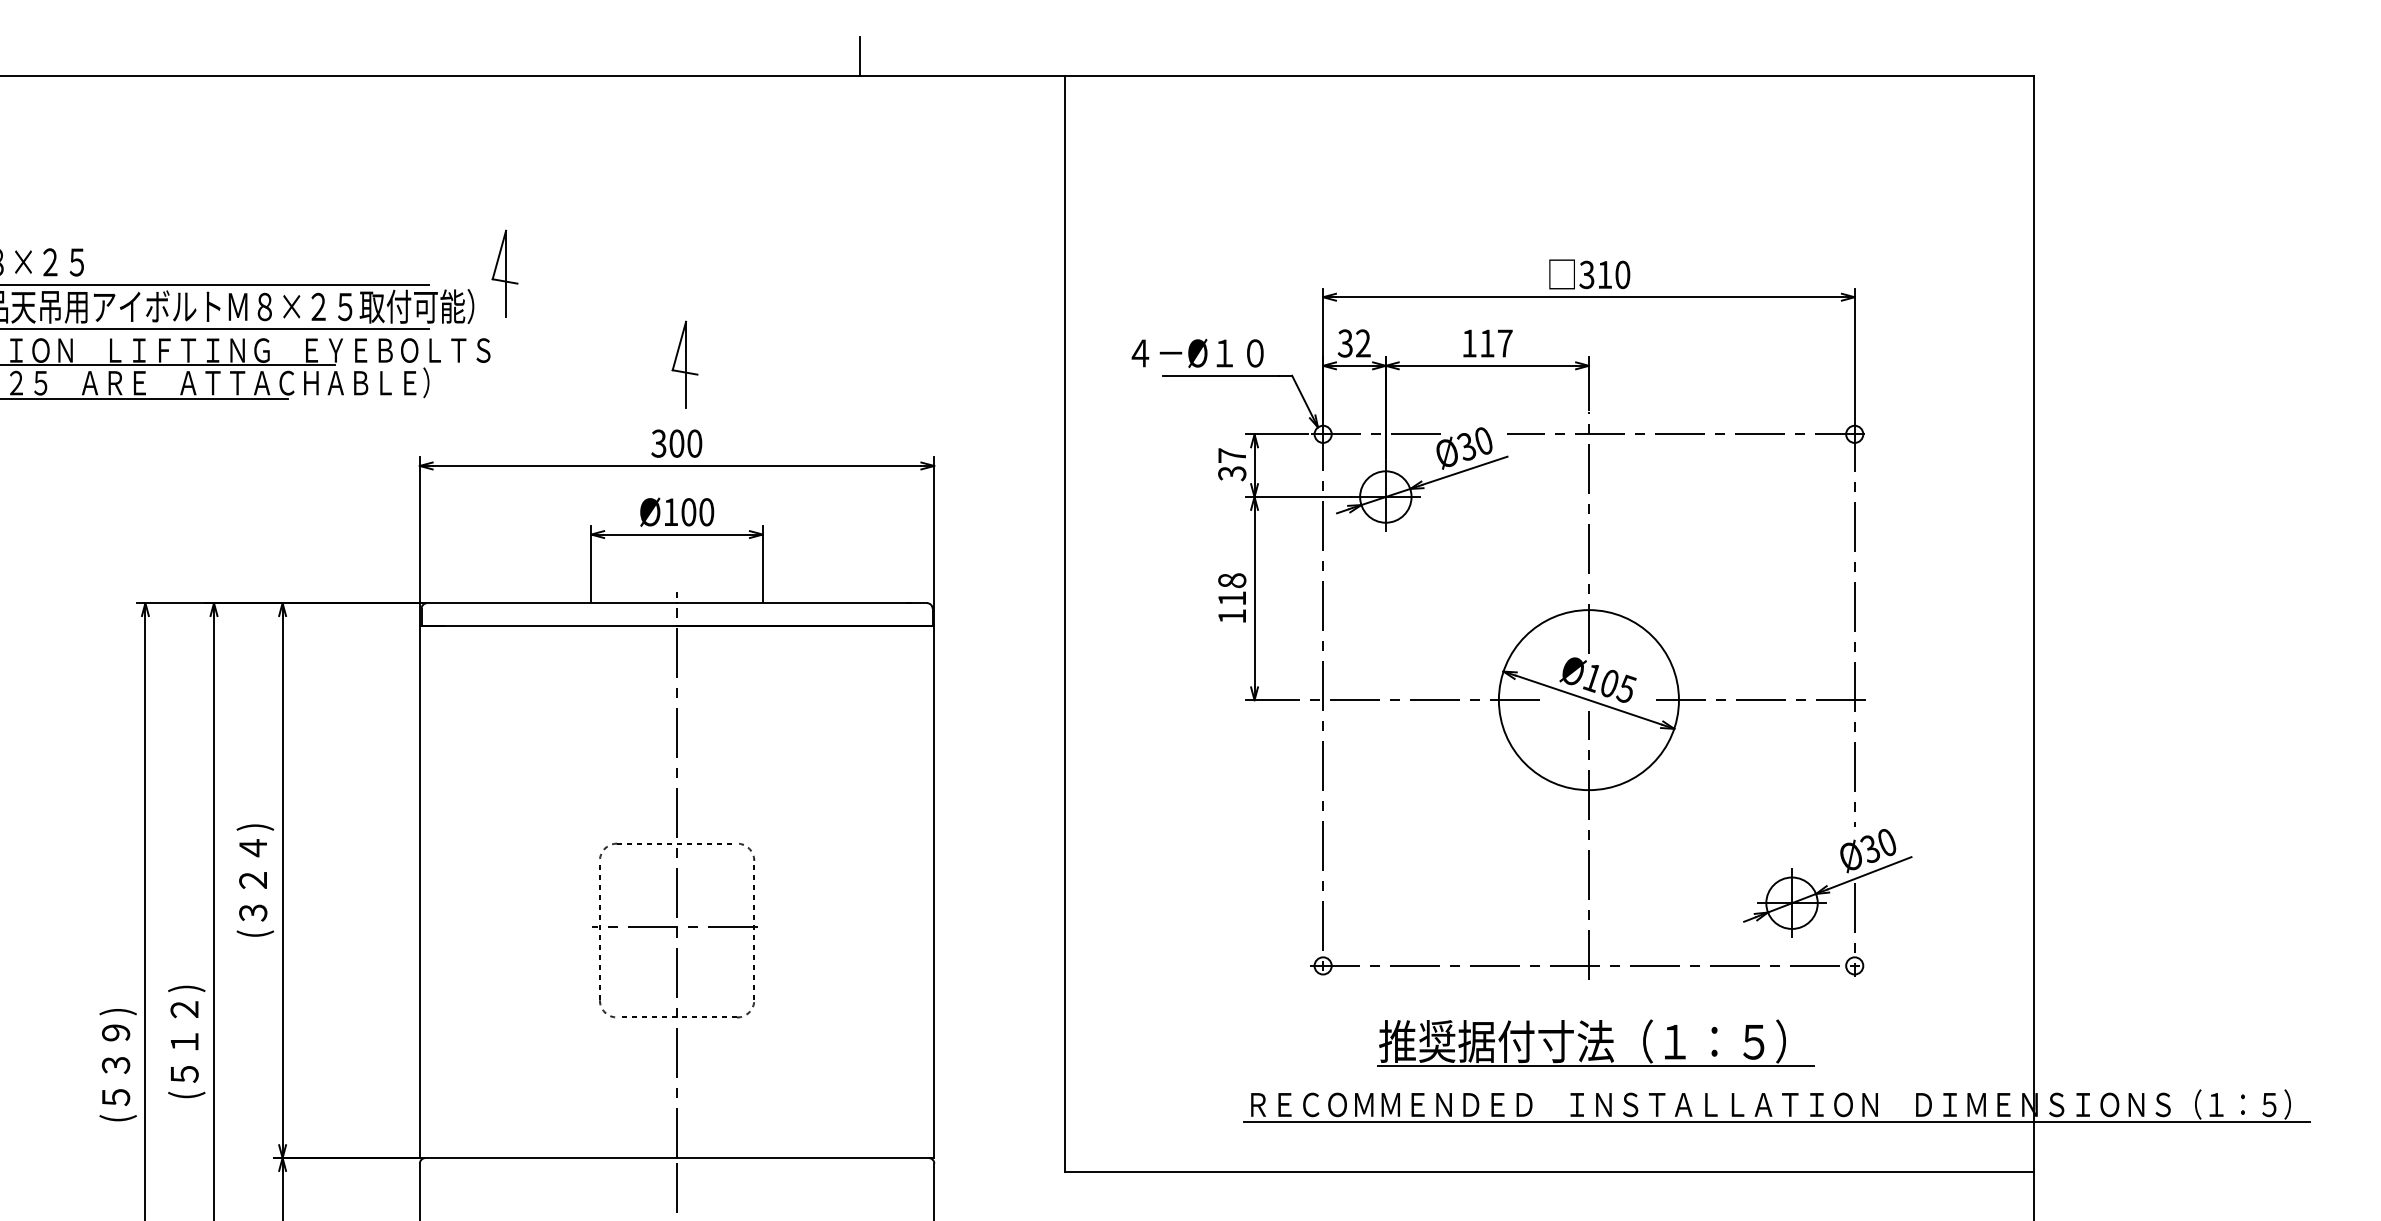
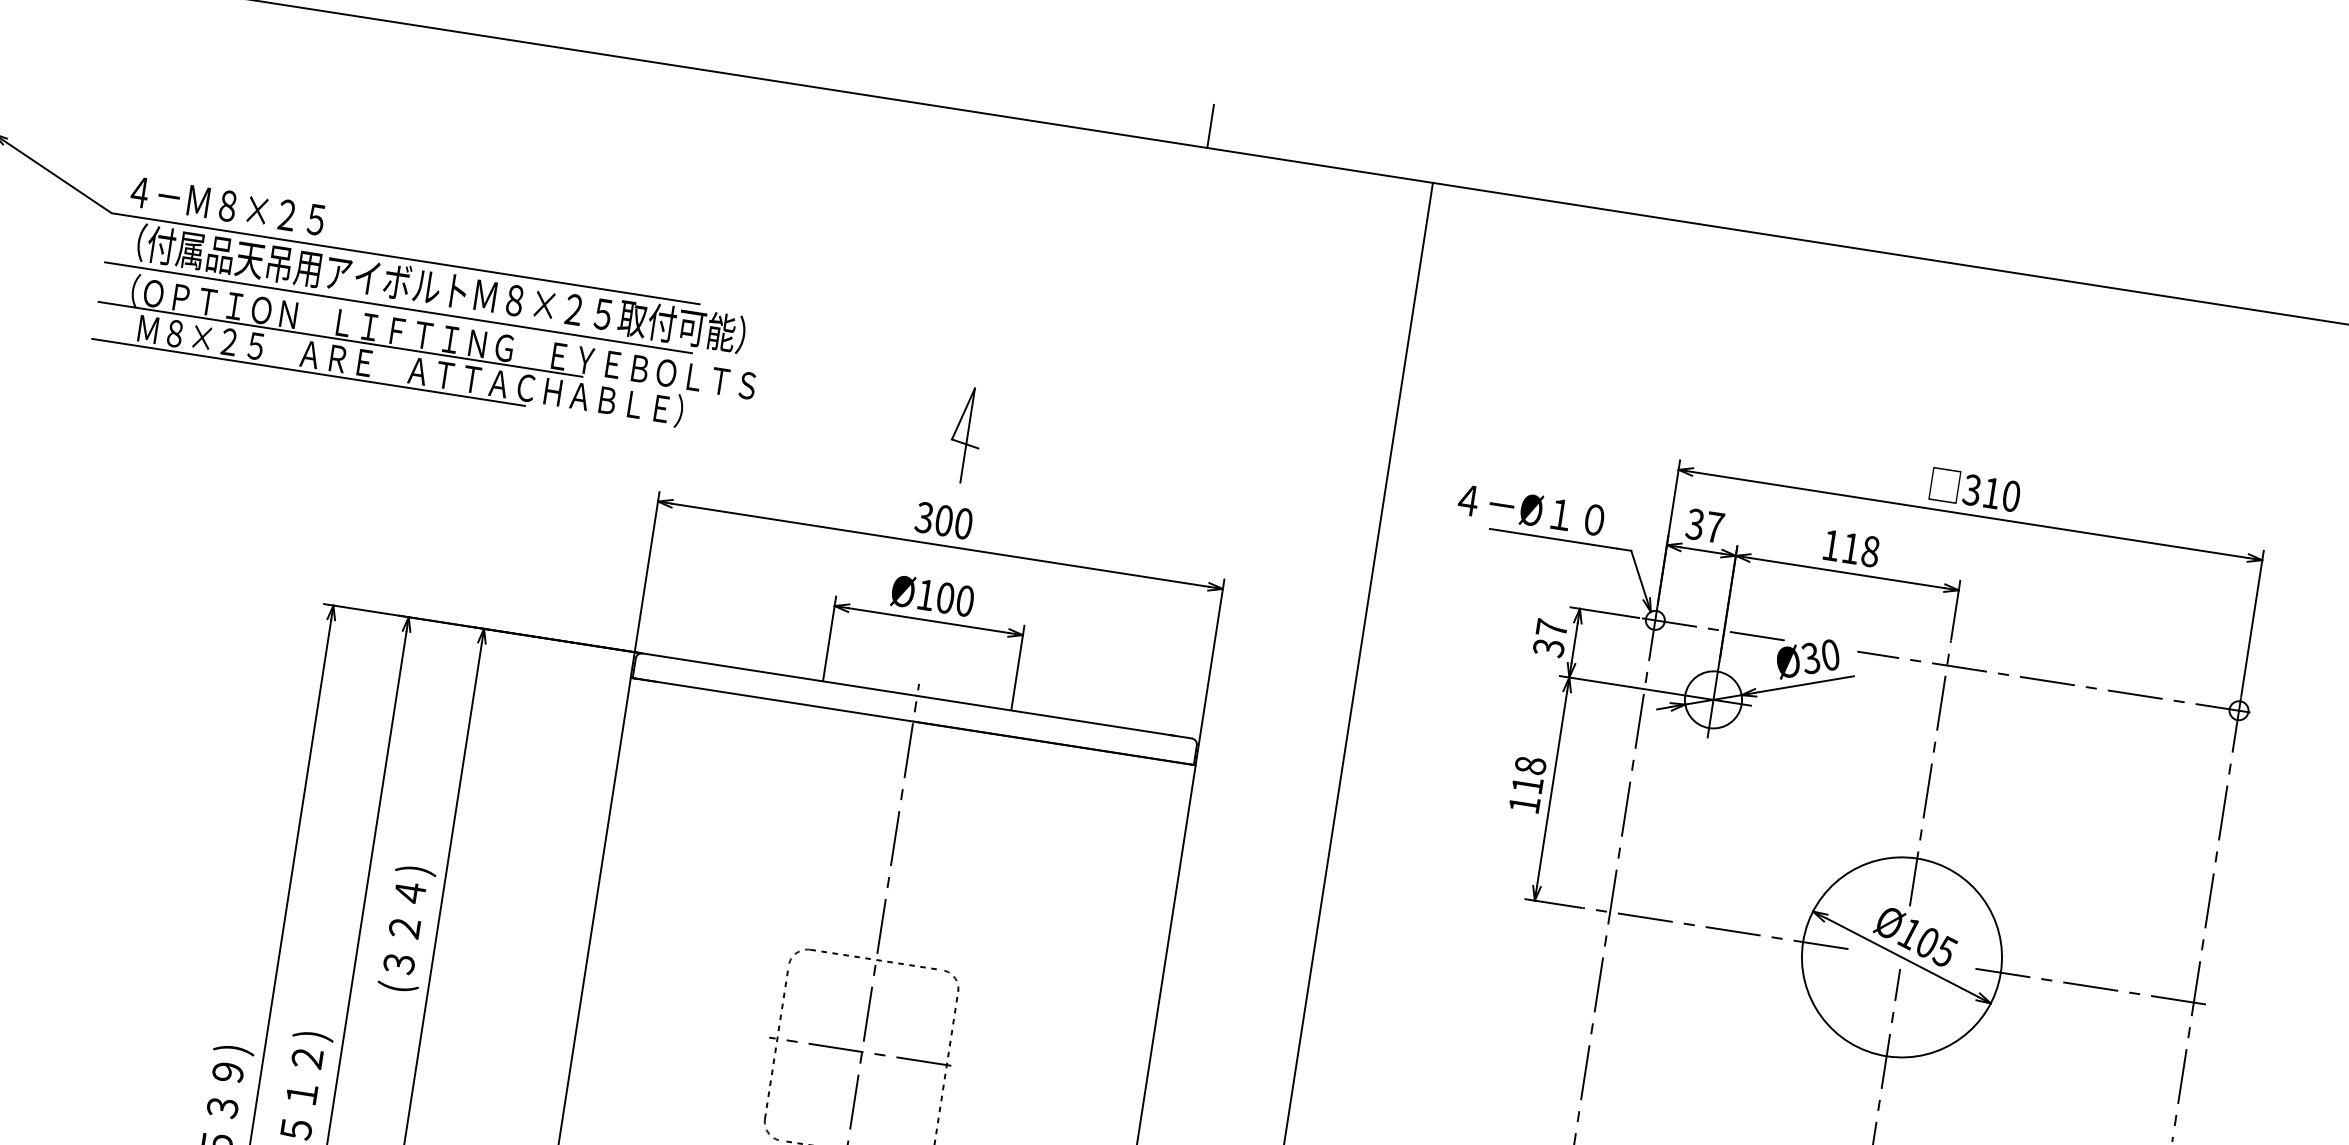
part: (504, 273) -> (783, 304), removed
text: (1363, 343) -> (1715, 527), 32 -> 37
text: (1504, 343) -> (1869, 551), 117 -> 118

